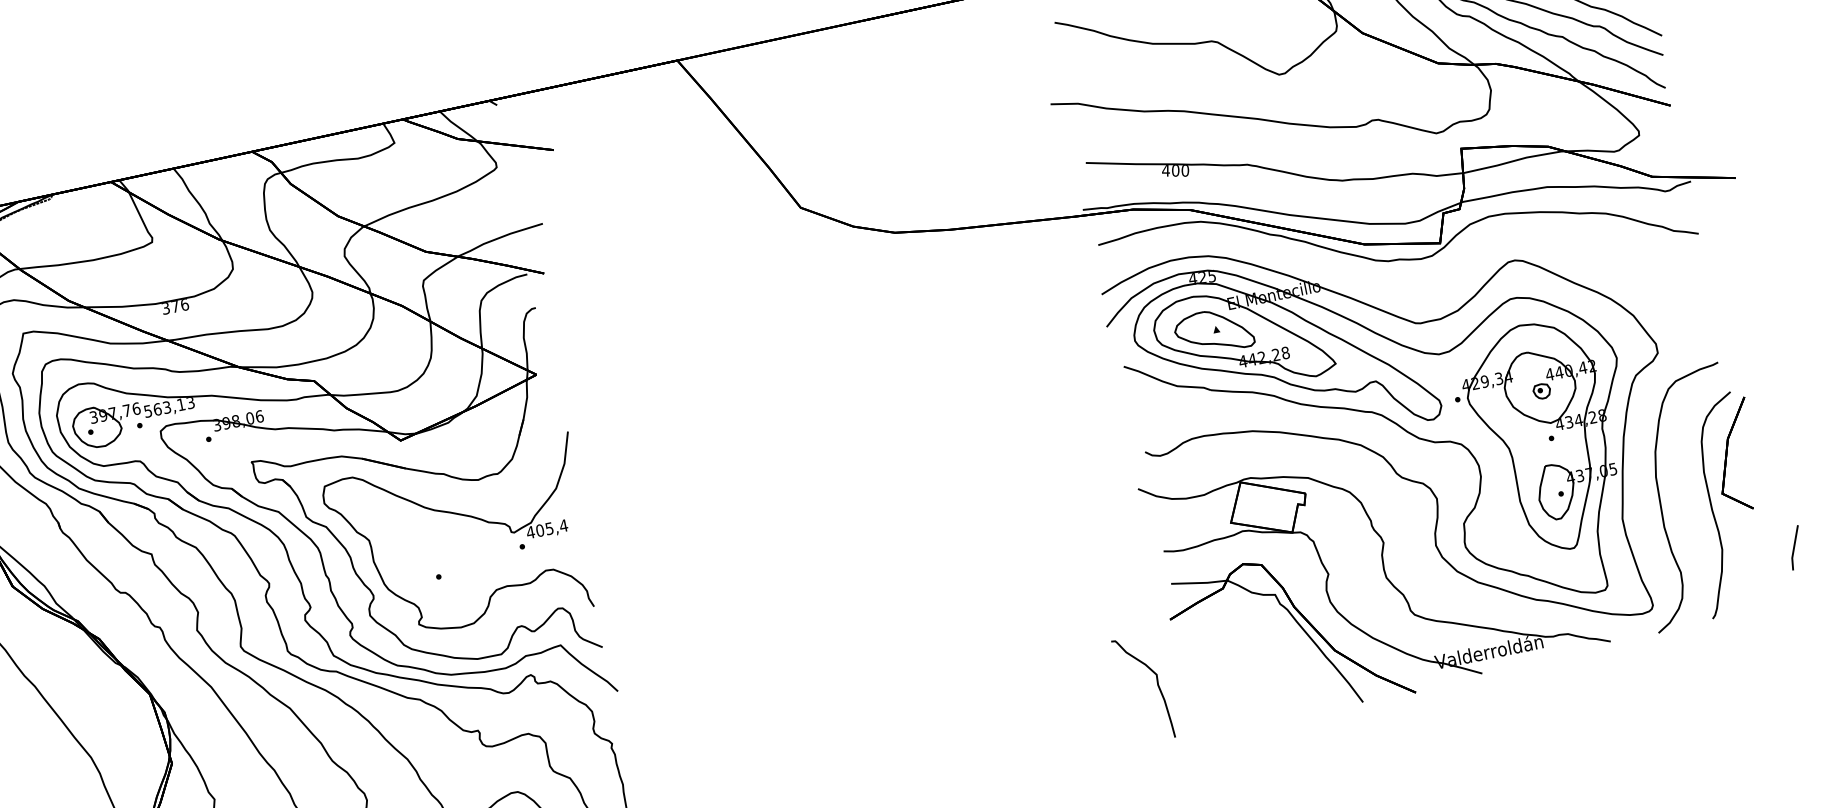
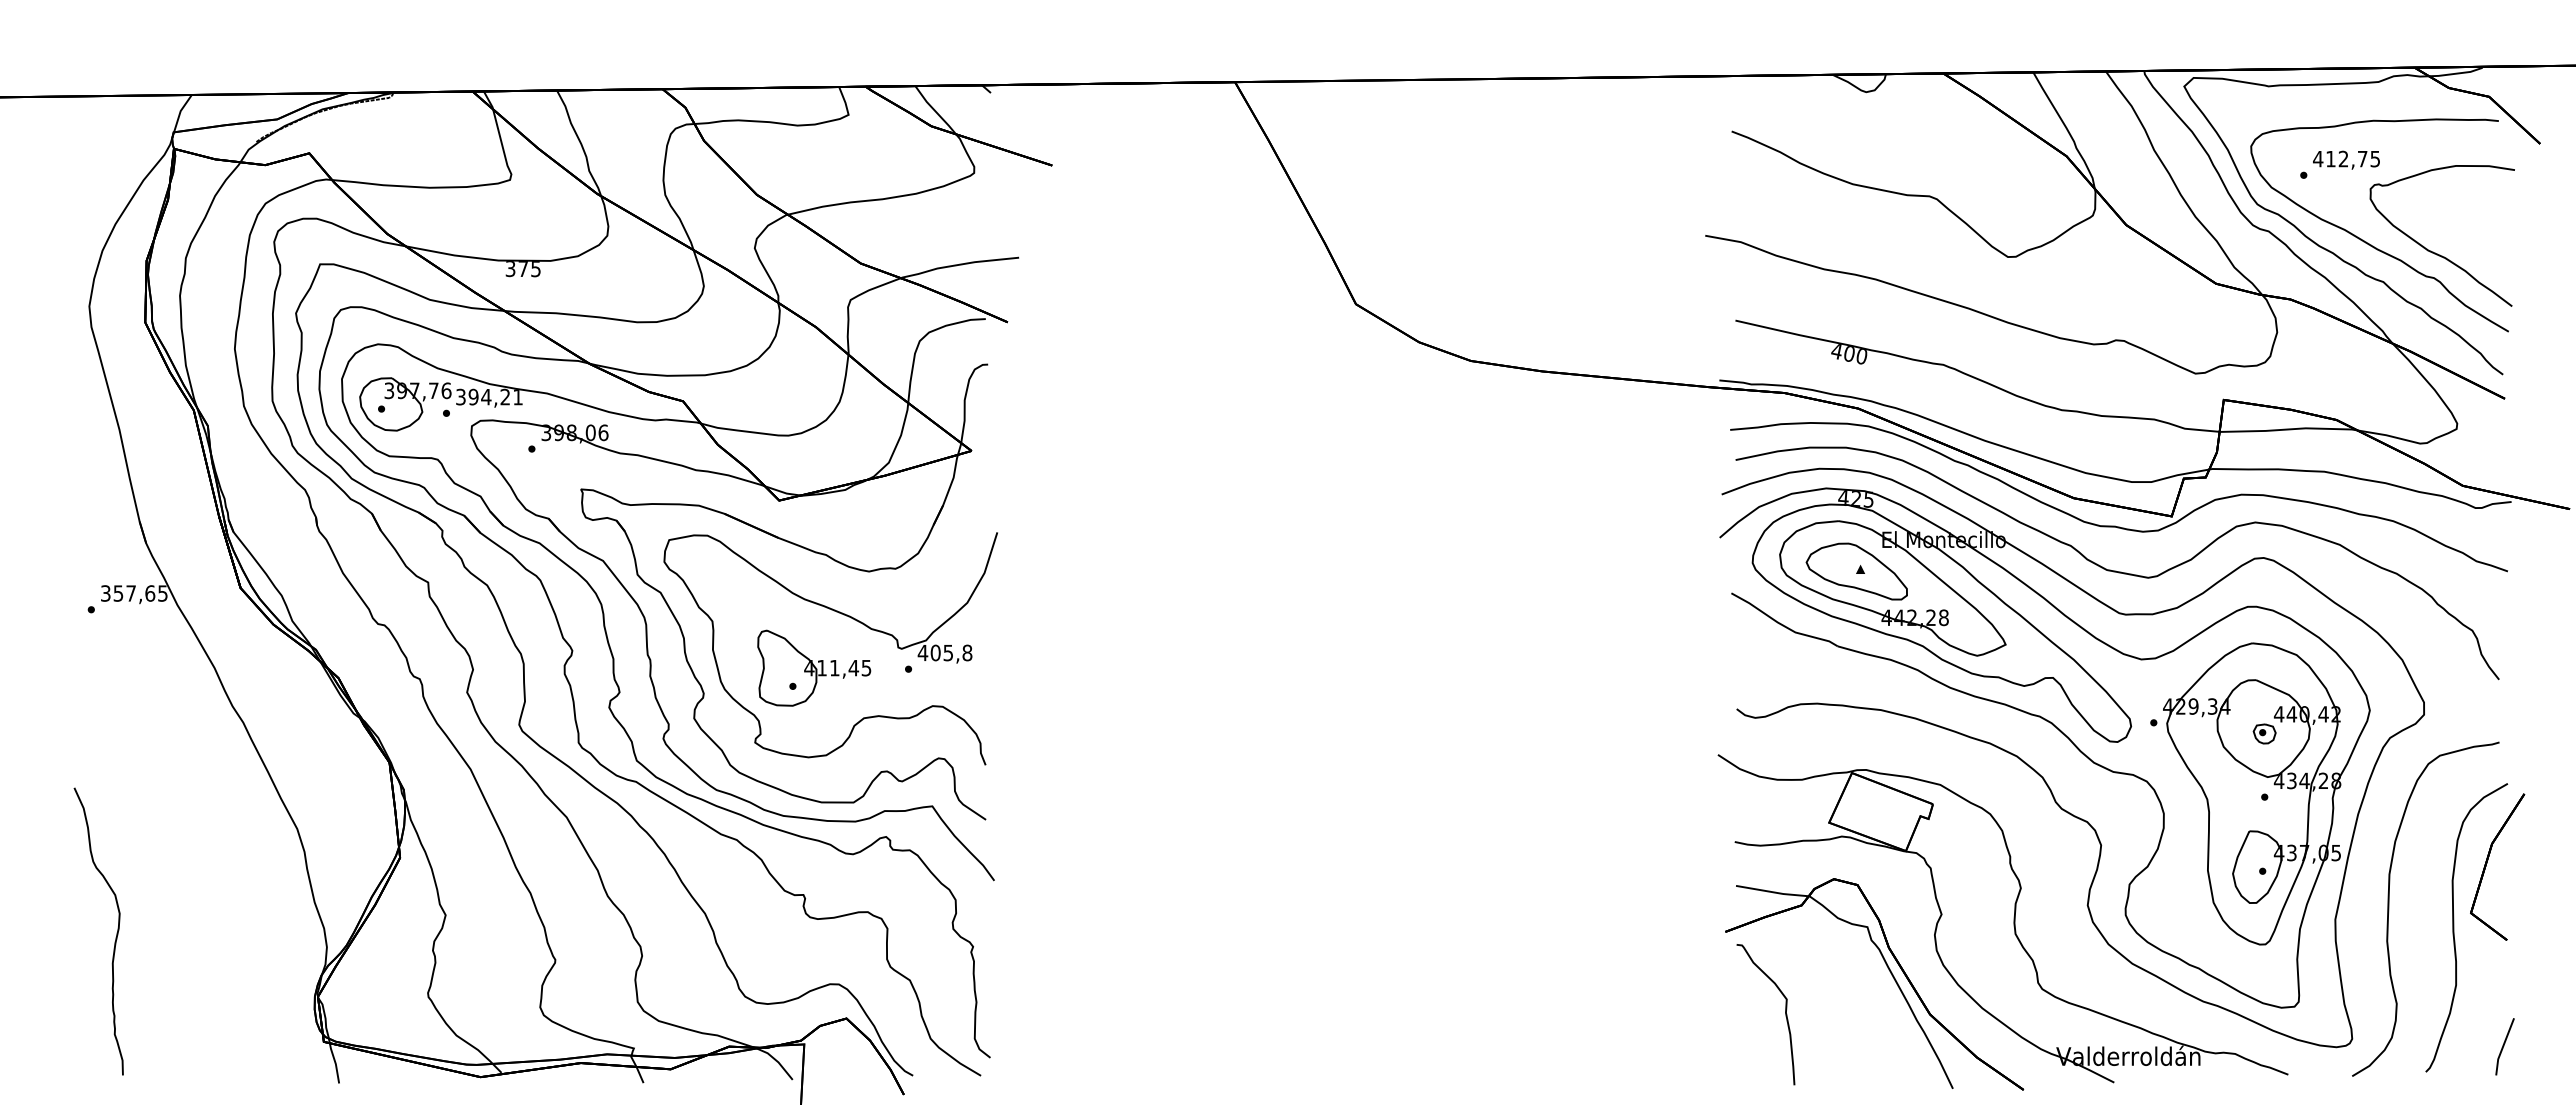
curve: (1407, 291) -> (2116, 570), added
text: (185, 304) -> (536, 269), 376 -> 375
text: (169, 406) -> (489, 396), 563,13 -> 394,21
text: (563, 525) -> (967, 652), 405,4 -> 405,8
line: (1795, 547) -> (2504, 1046), moved
part: (452, 559) -> (814, 667), added
curve: (1158, 686) -> (1785, 1014), moved

